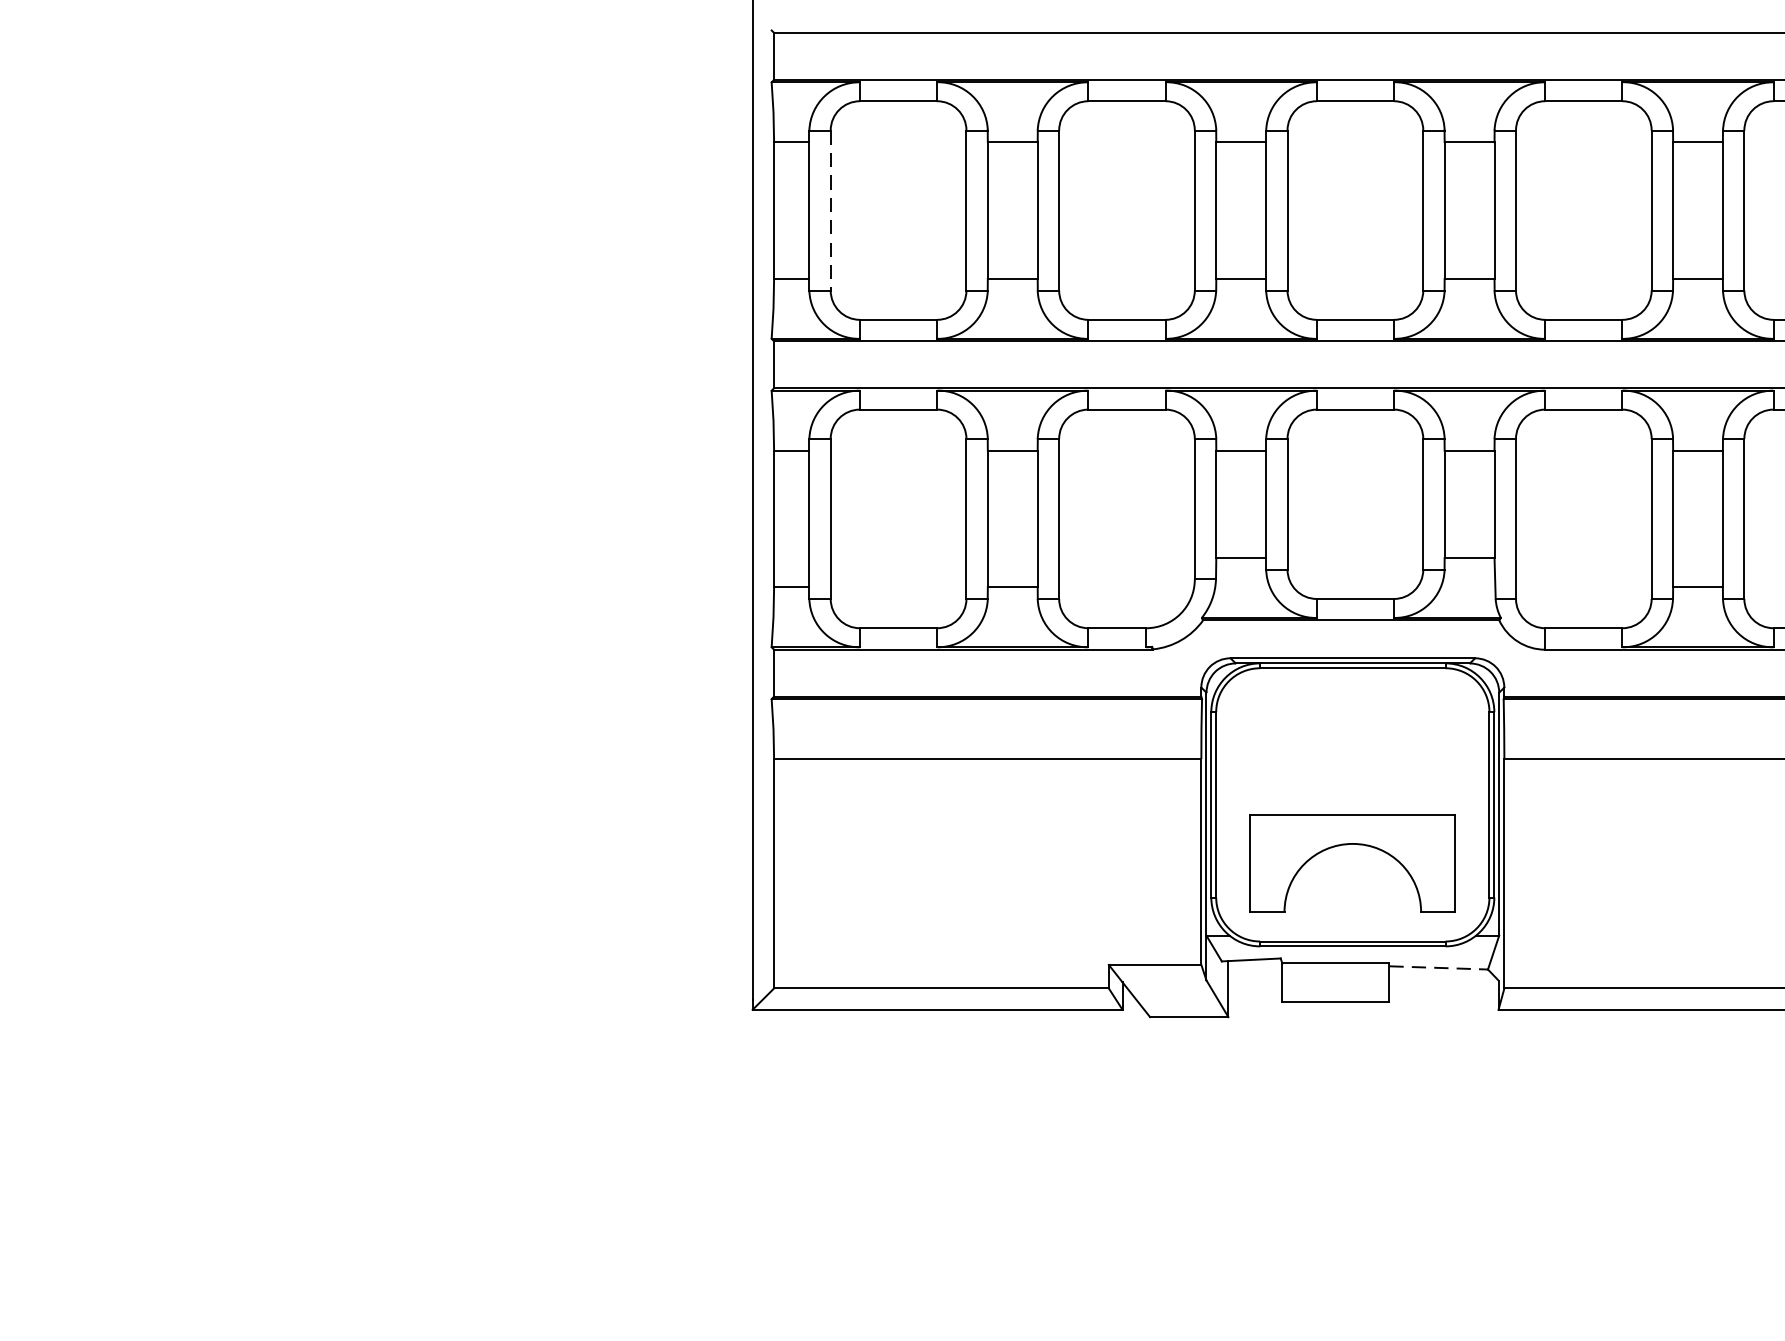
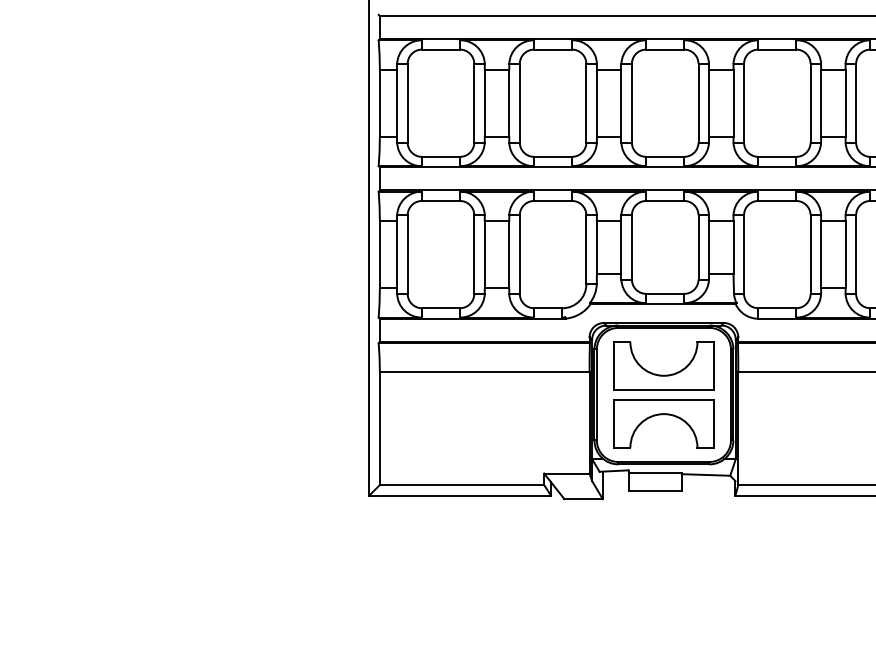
line: (830, 211) -> (407, 103), dashed -> solid
part: (1351, 763) -> (663, 374), added
line: (1439, 966) -> (706, 474), dashed -> solid

